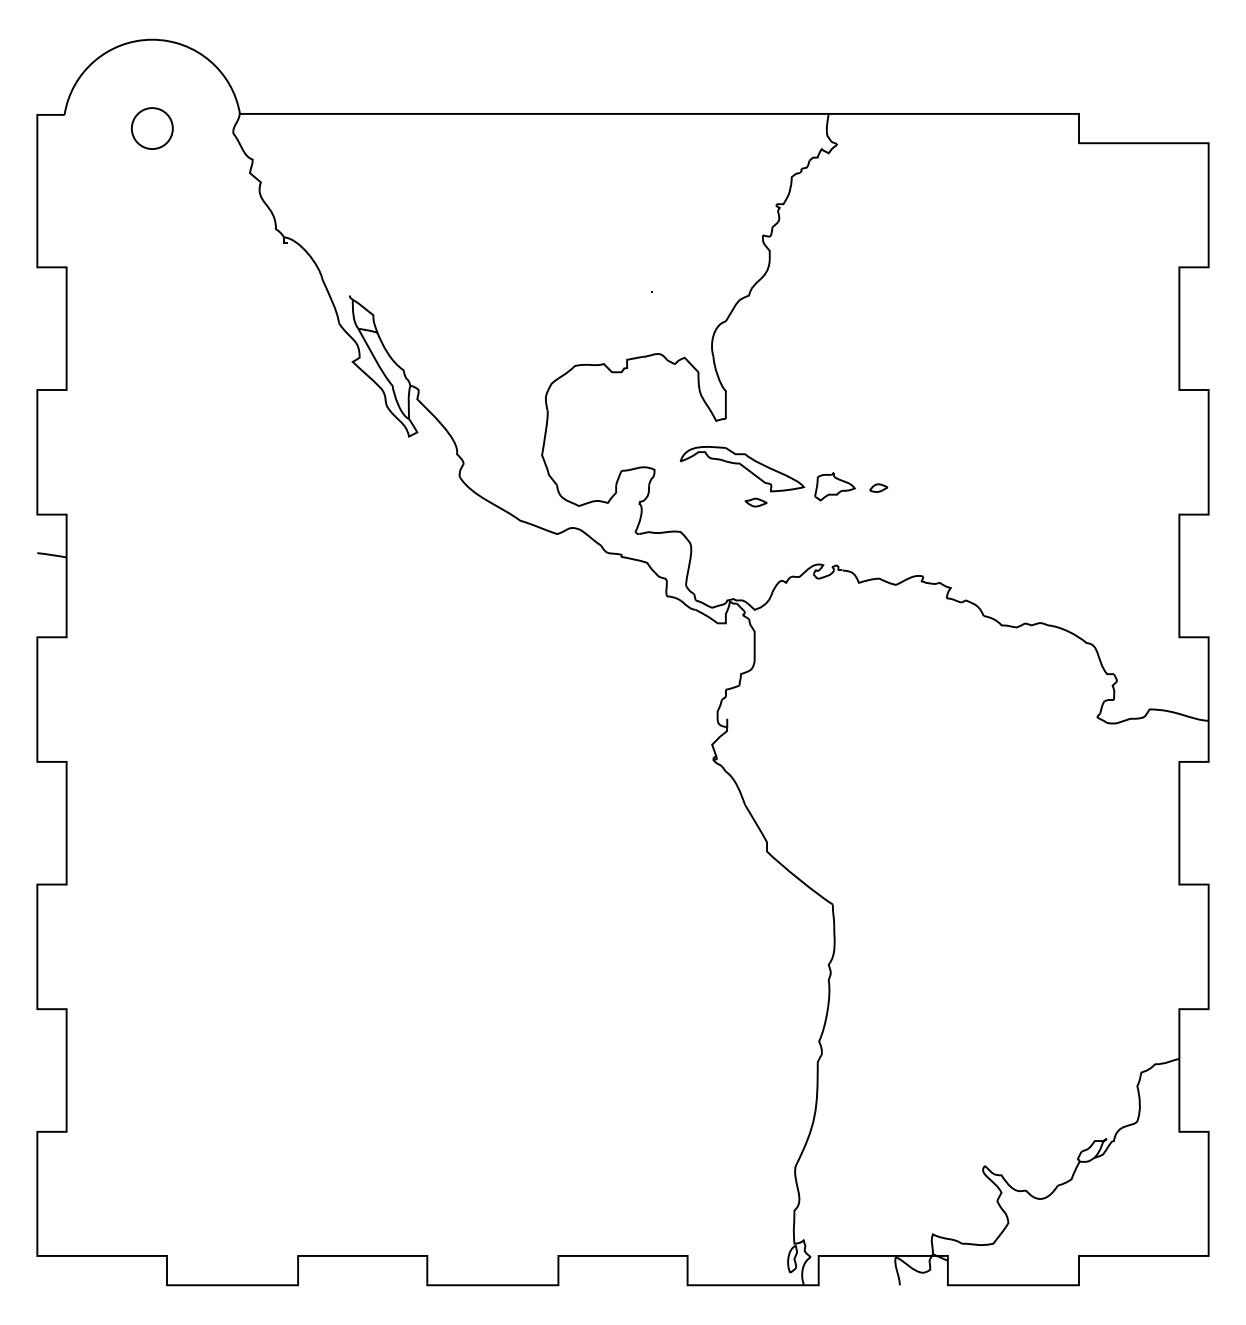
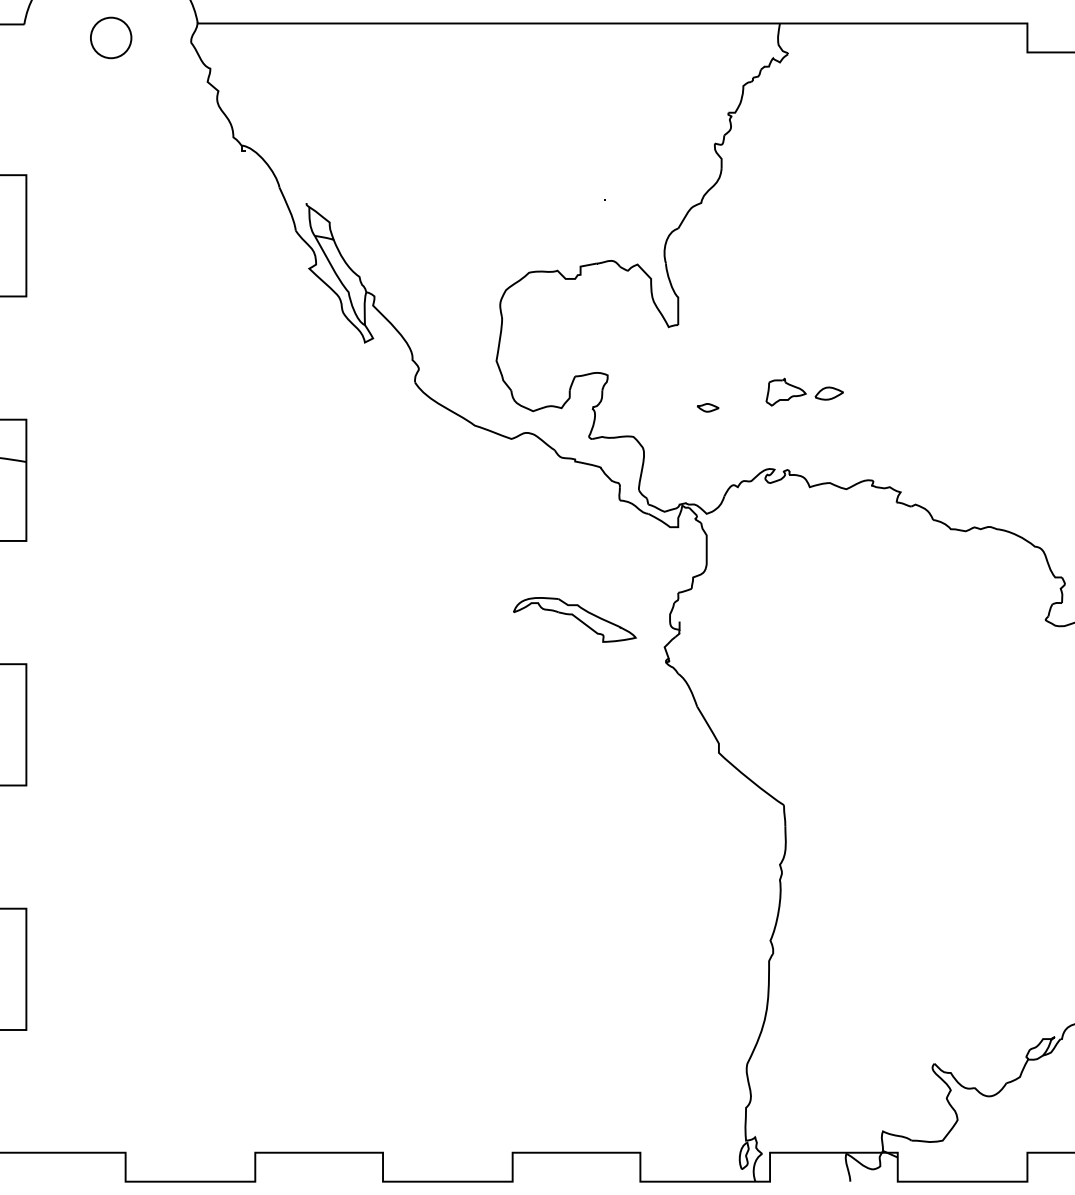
part: (742, 469) -> (575, 620), moved
part: (878, 487) -> (829, 392), size x1.6

